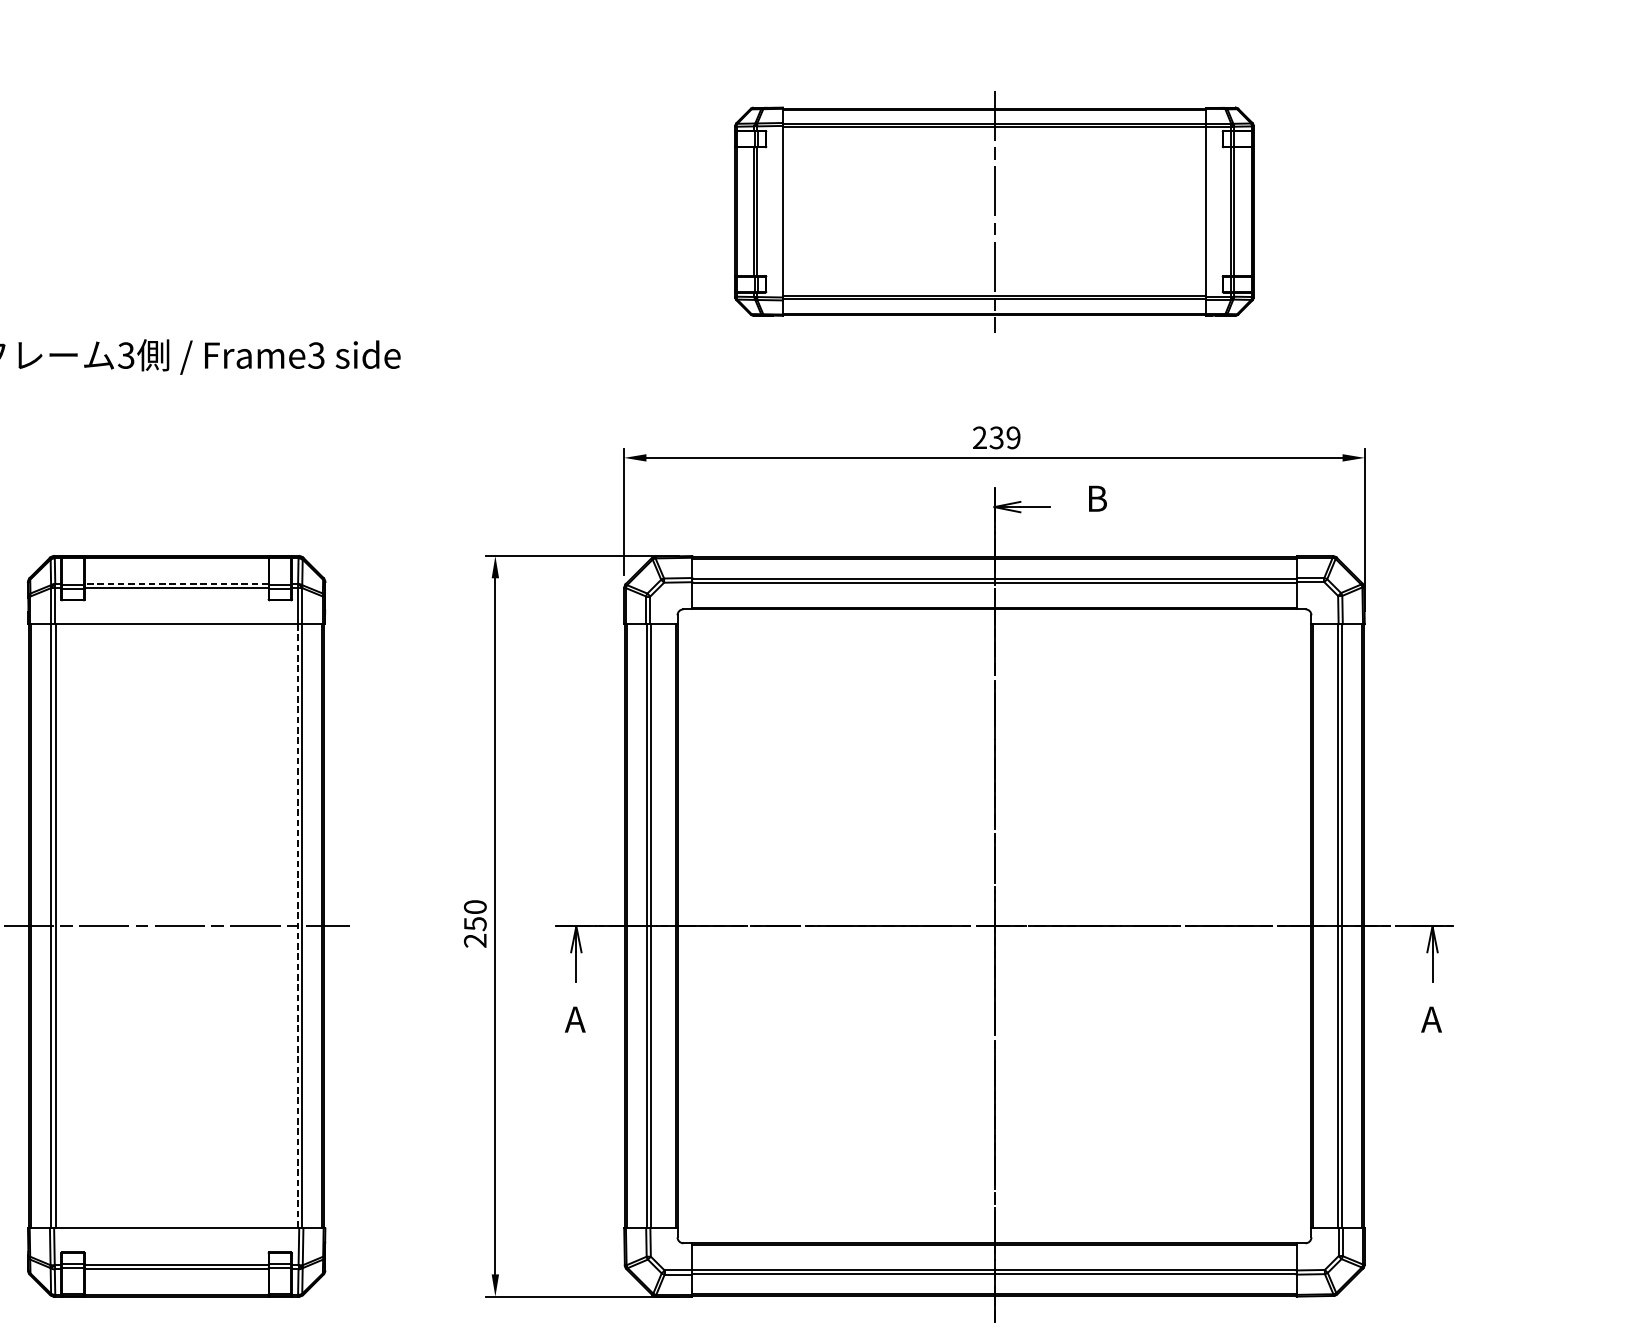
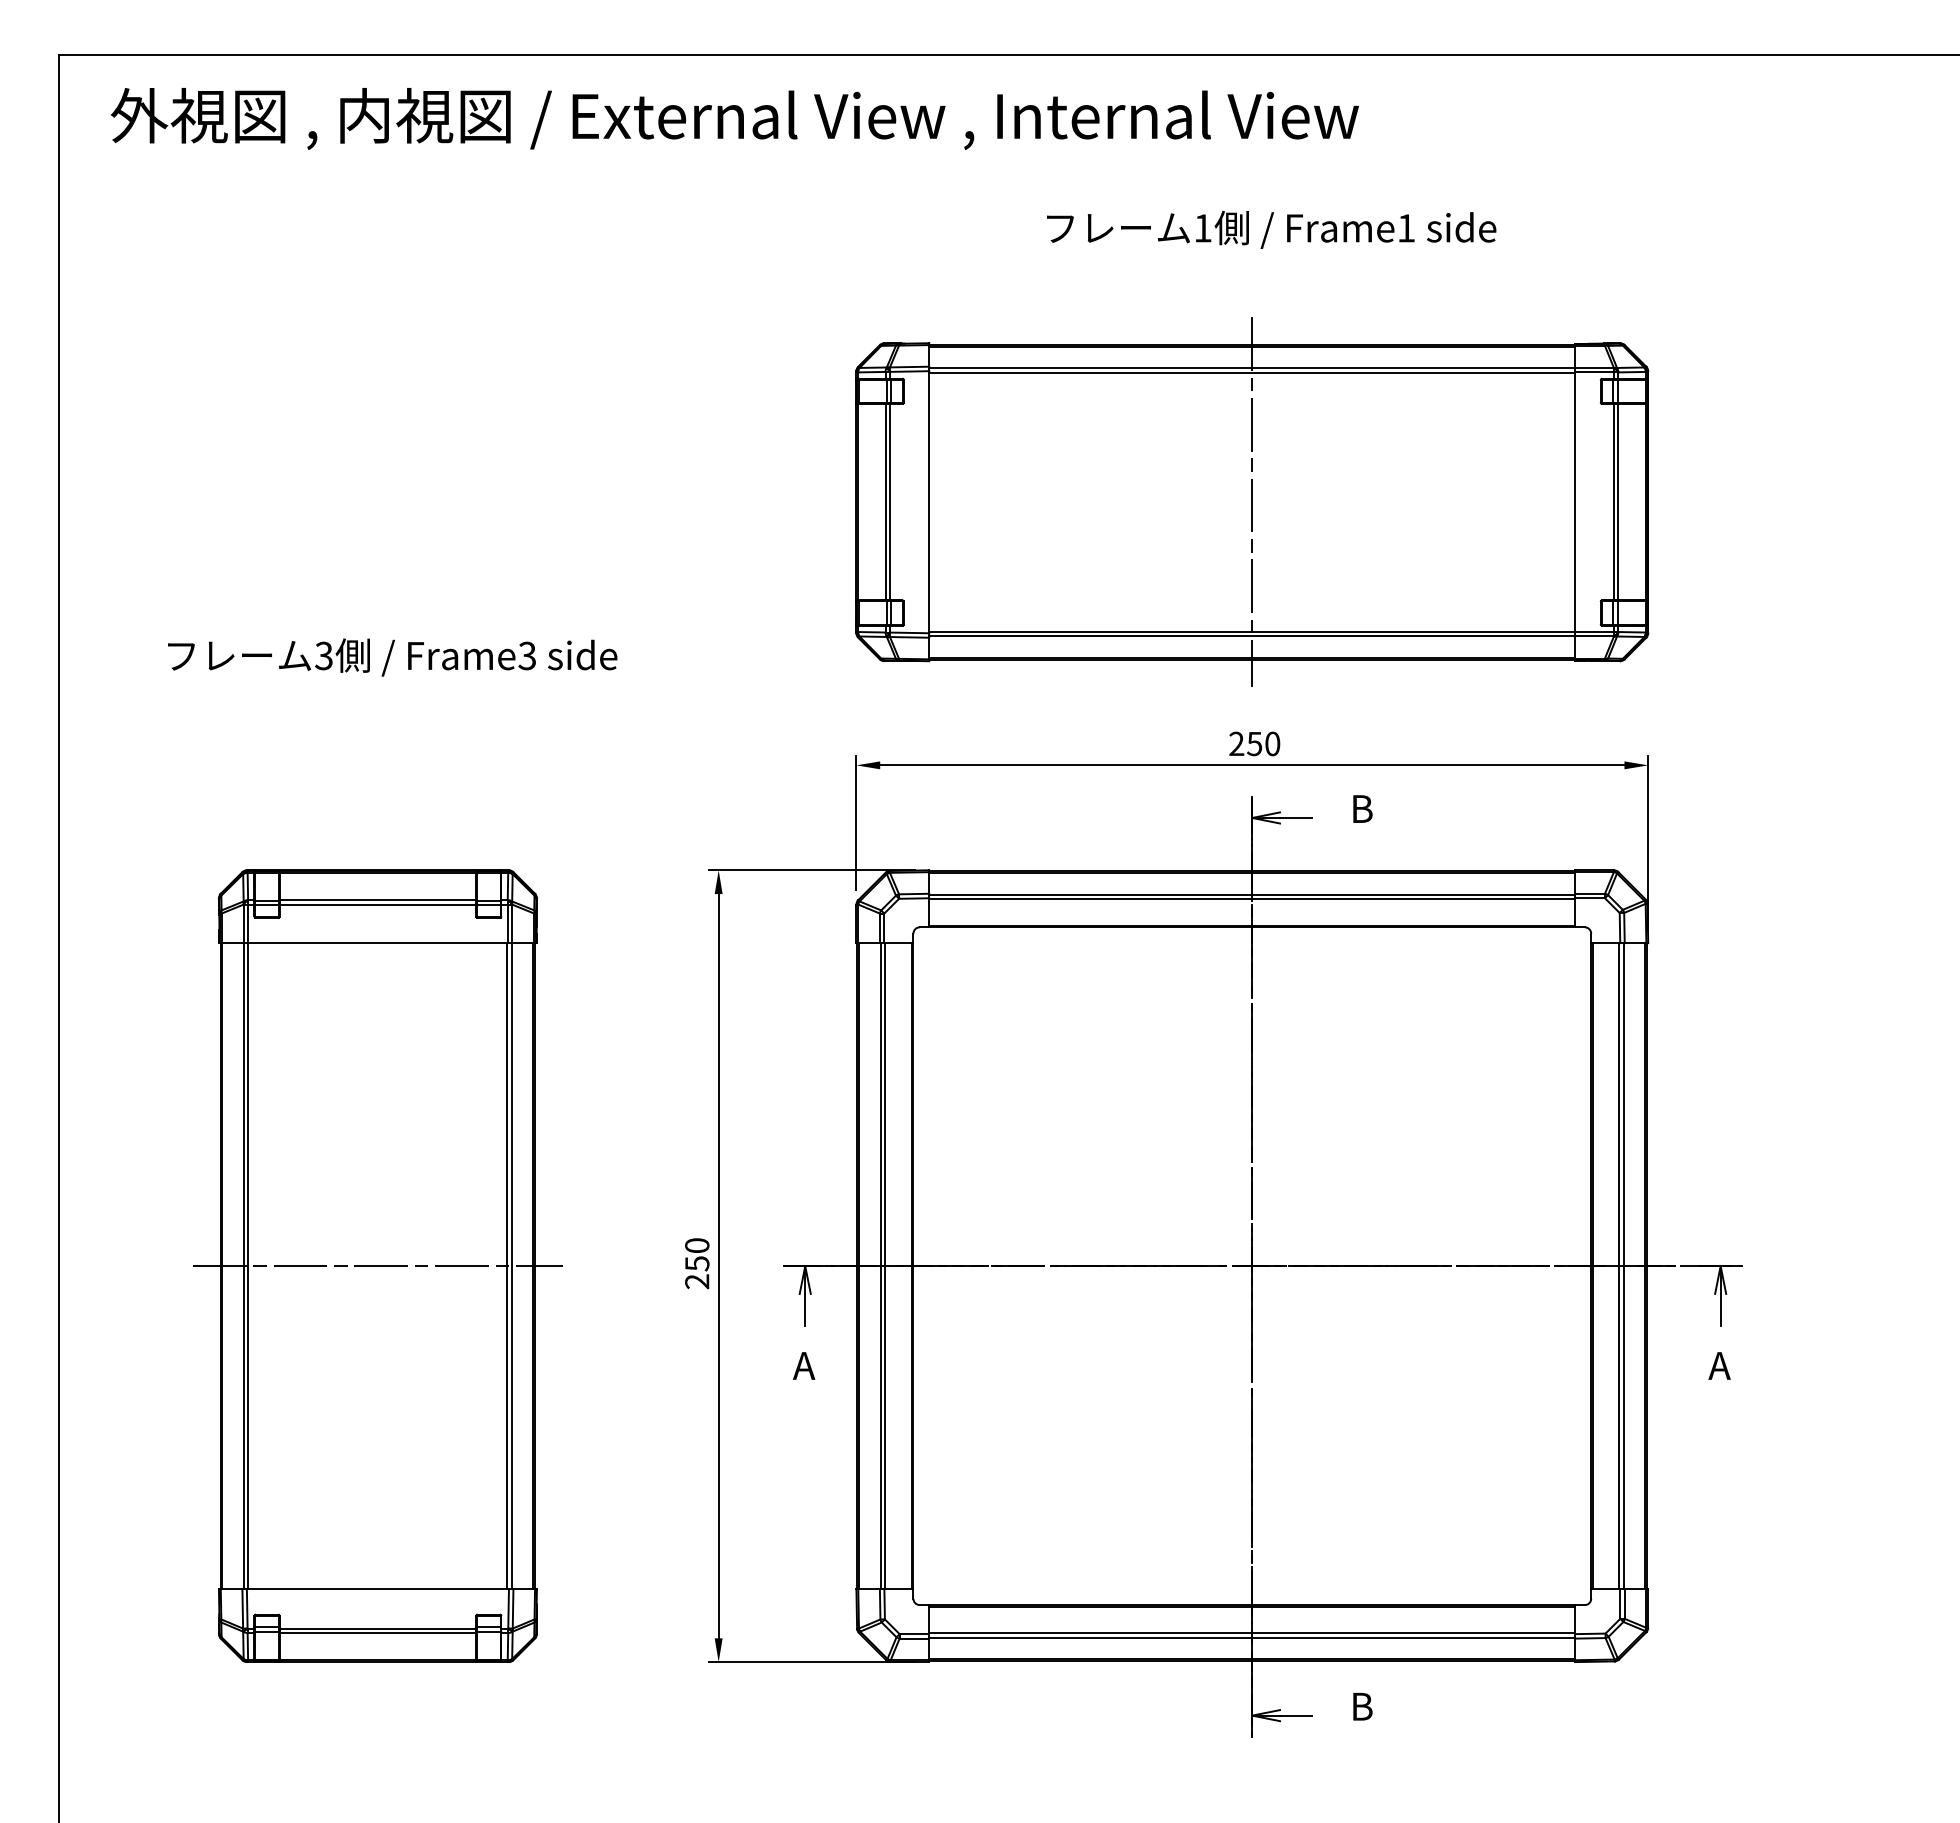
part: (994, 211) -> (1252, 501), size x1.43
text: (1004, 437) -> (1263, 743), 239 -> 250
line: (176, 584) -> (377, 900), dashed -> solid
line: (297, 926) -> (507, 1266), dashed -> solid

